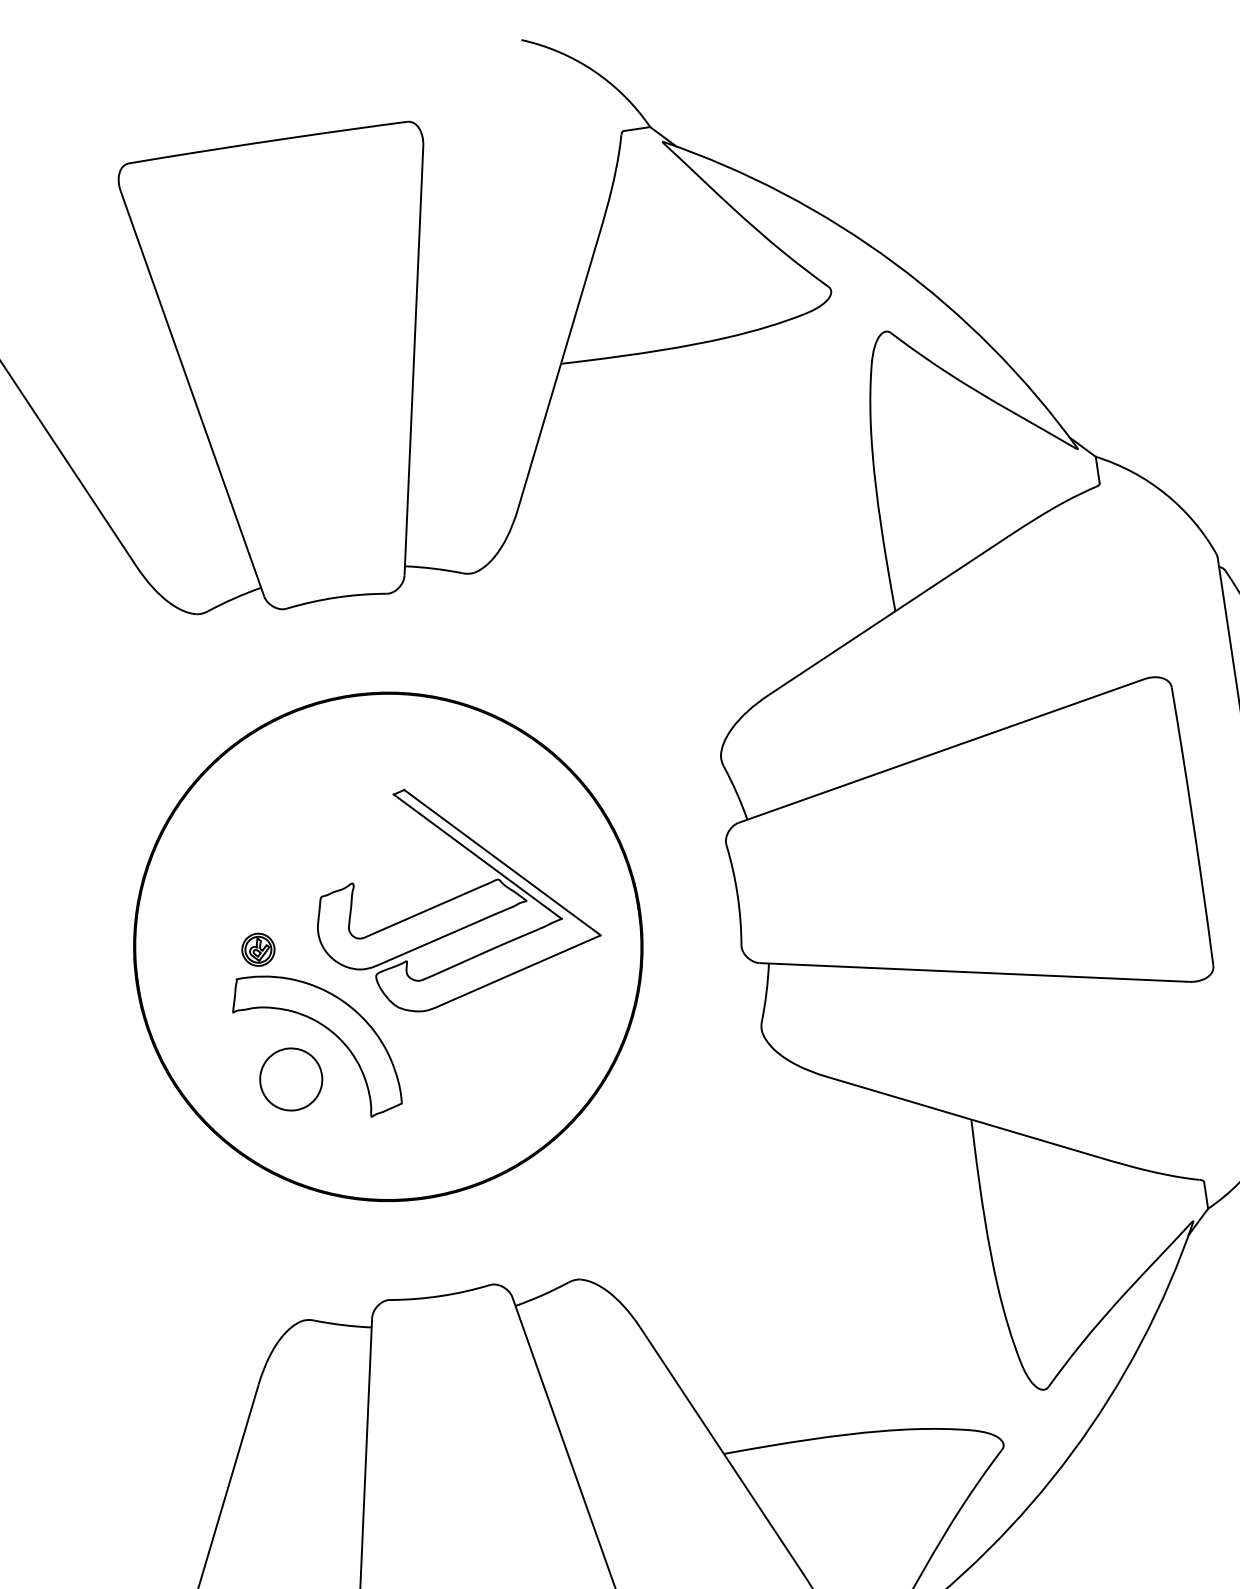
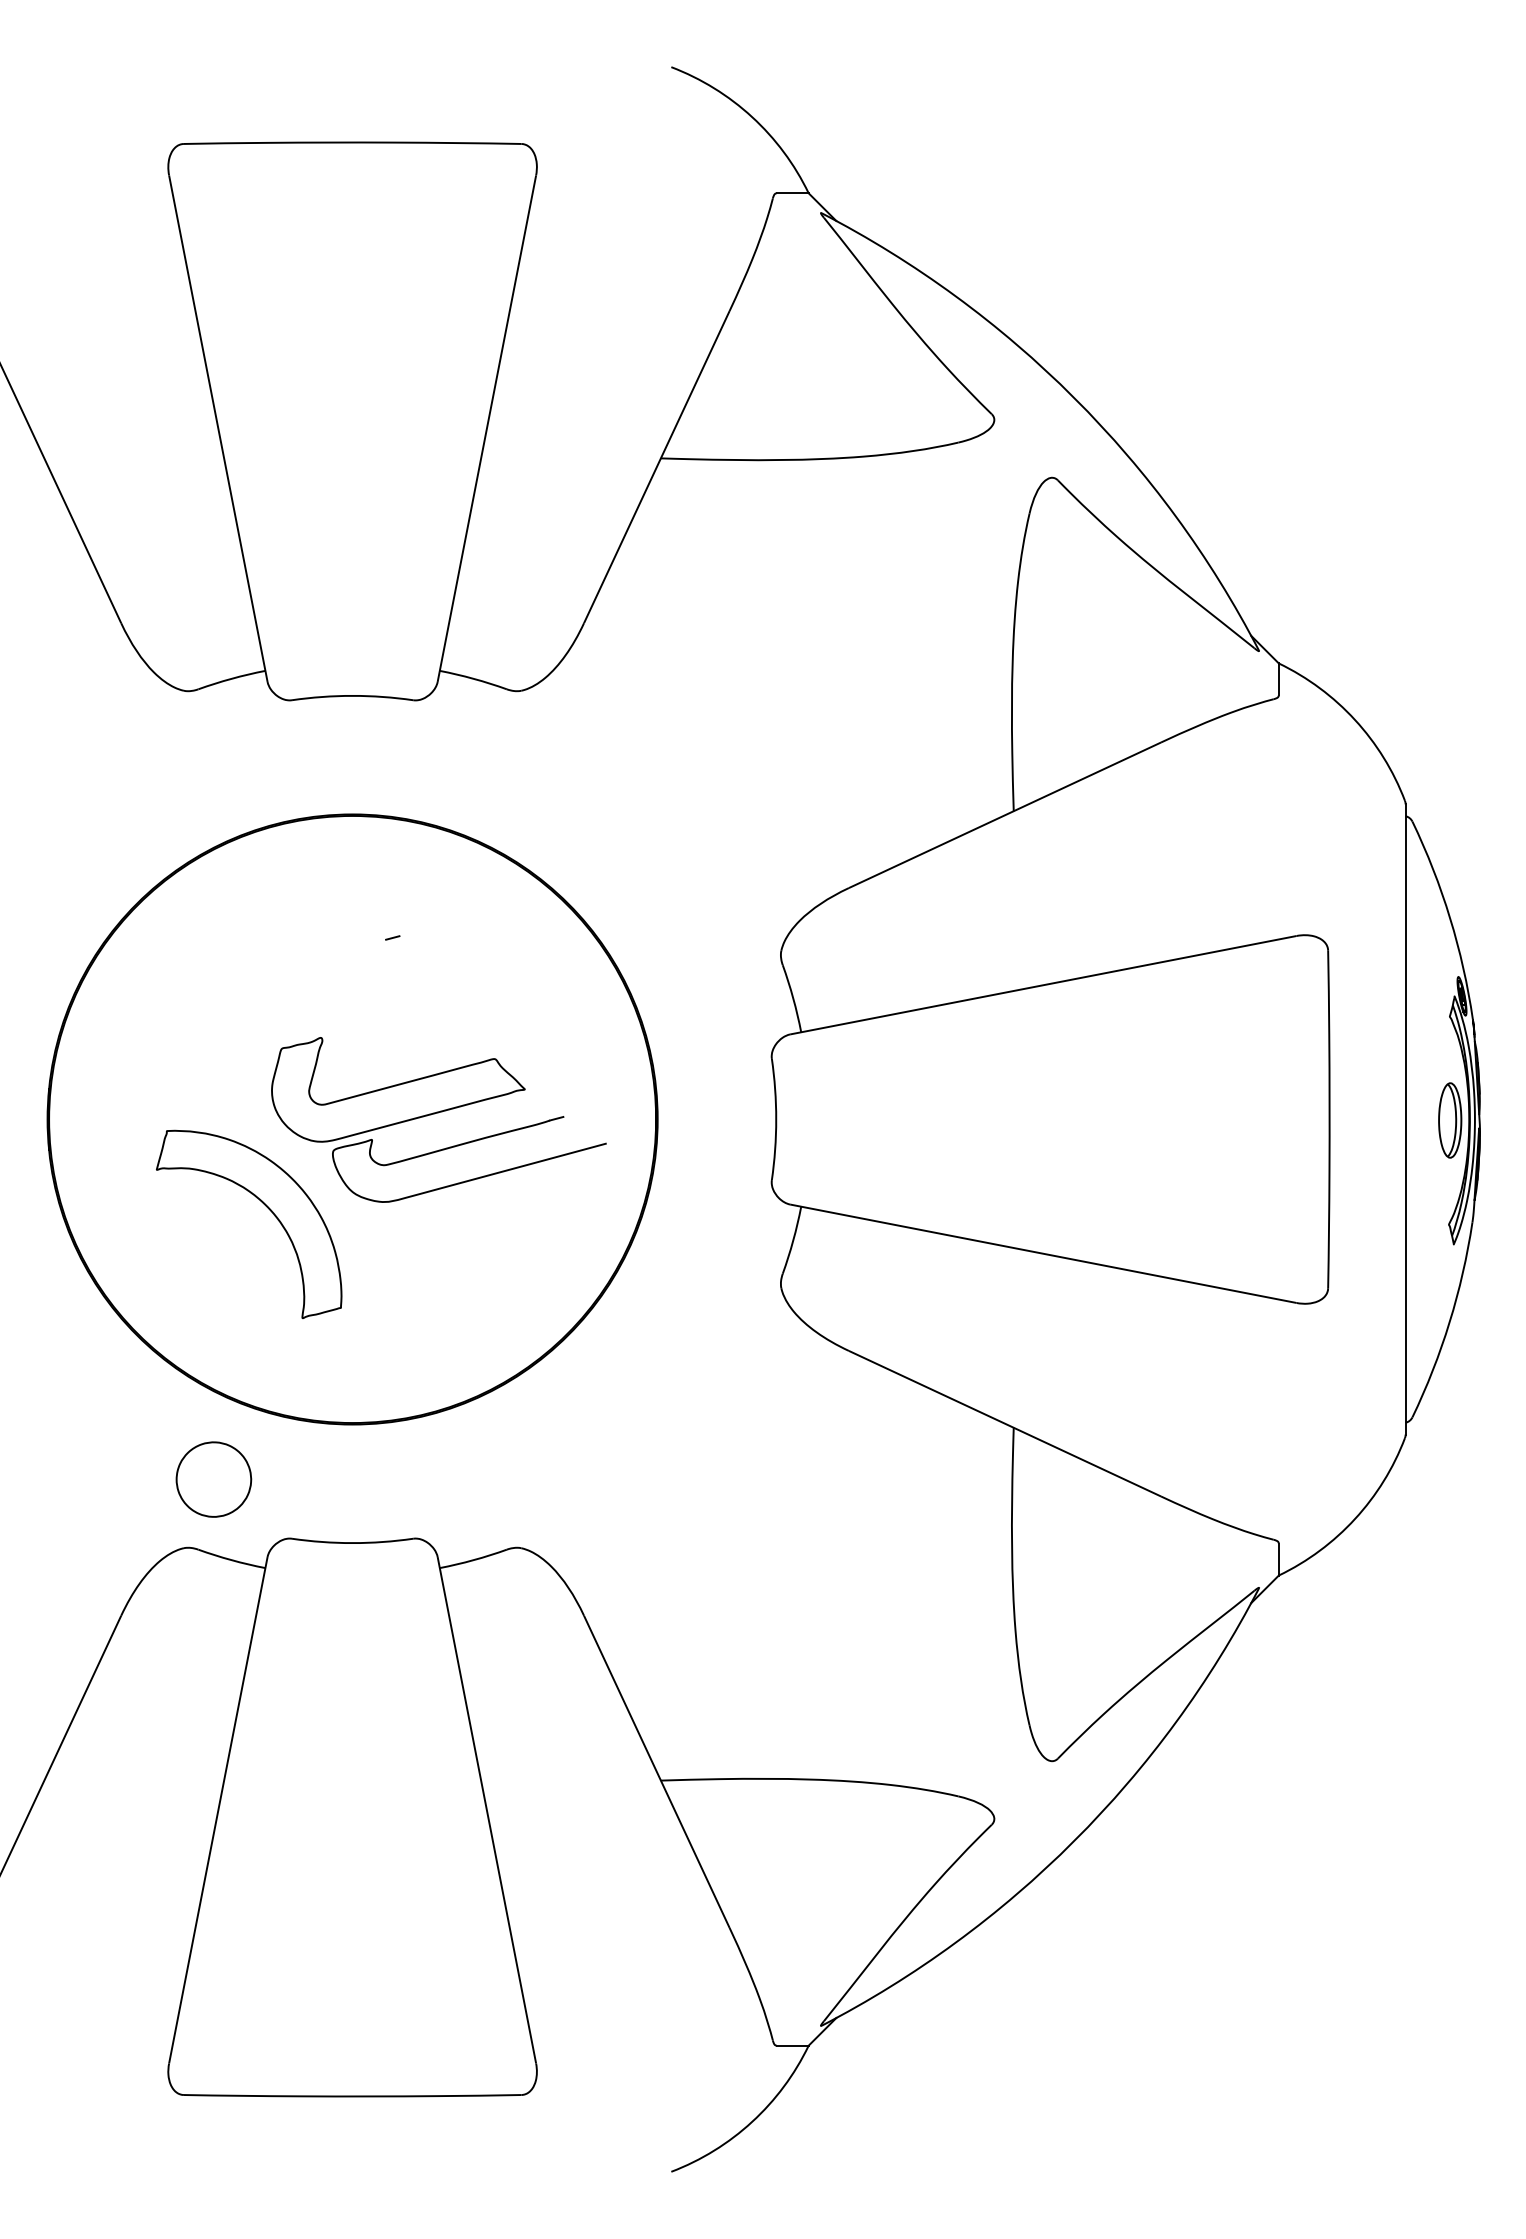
line: (477, 856) -> (474, 1027), removed
line: (502, 862) -> (502, 1039), removed
part: (257, 949) -> (197, 1099), removed
part: (290, 1079) -> (213, 1479), moved

